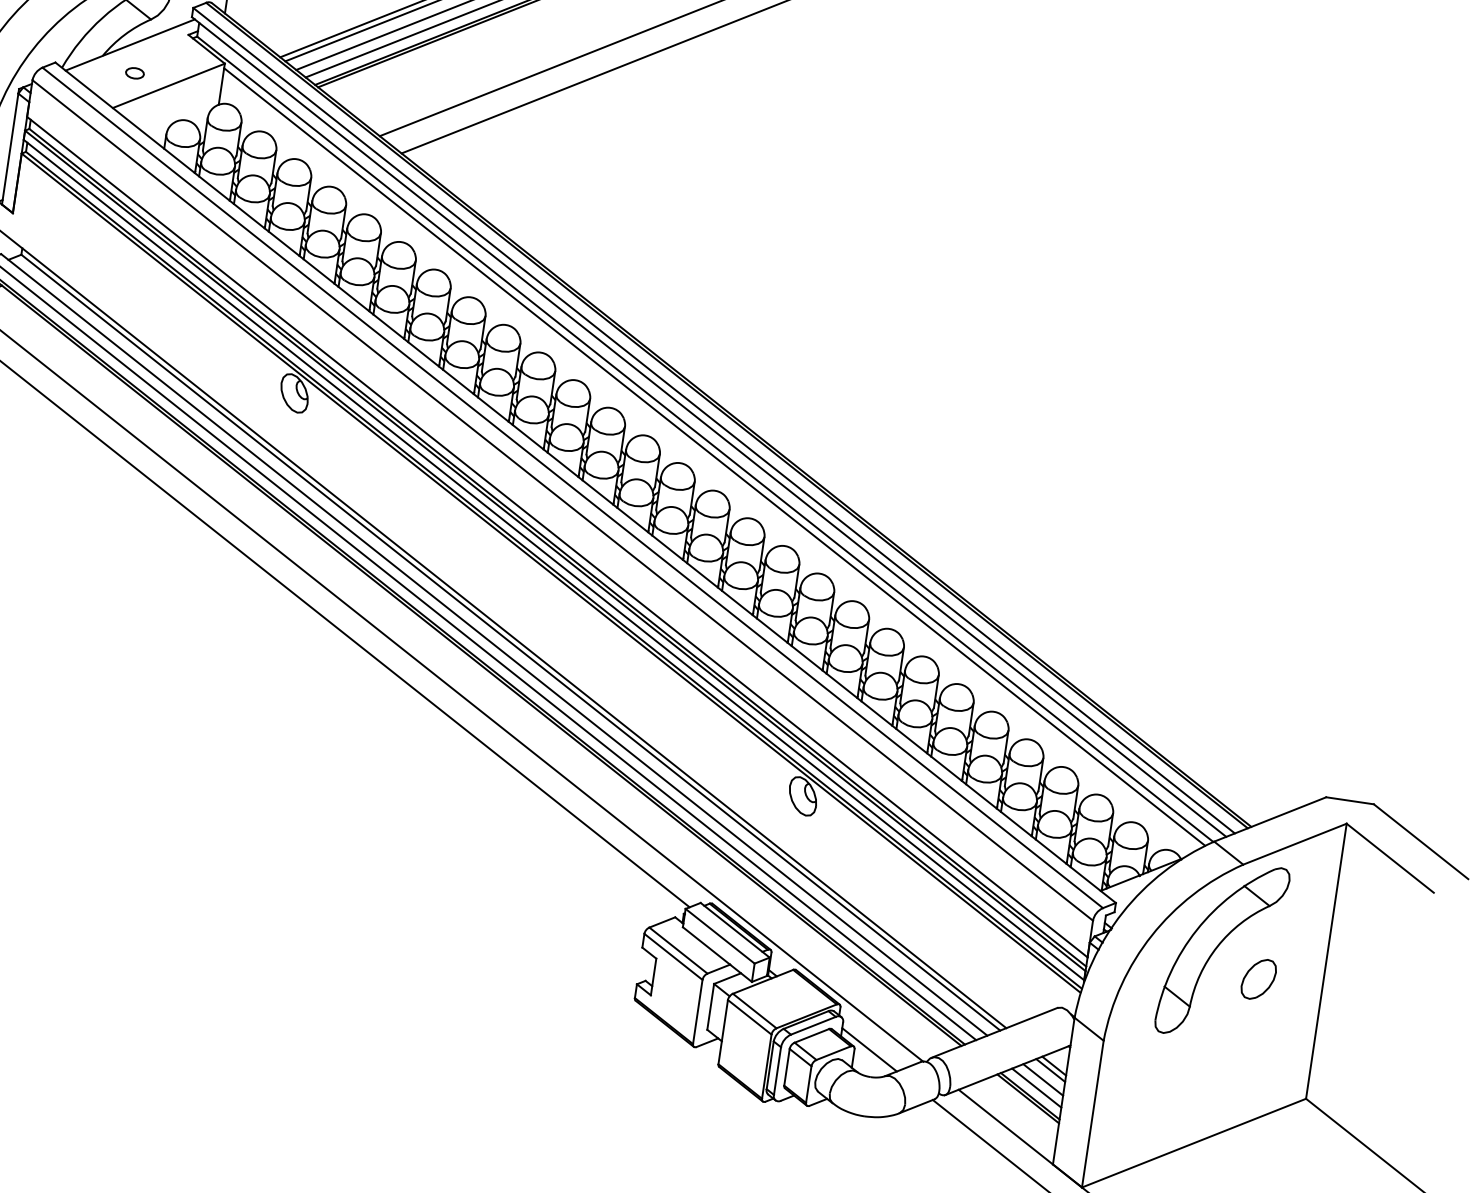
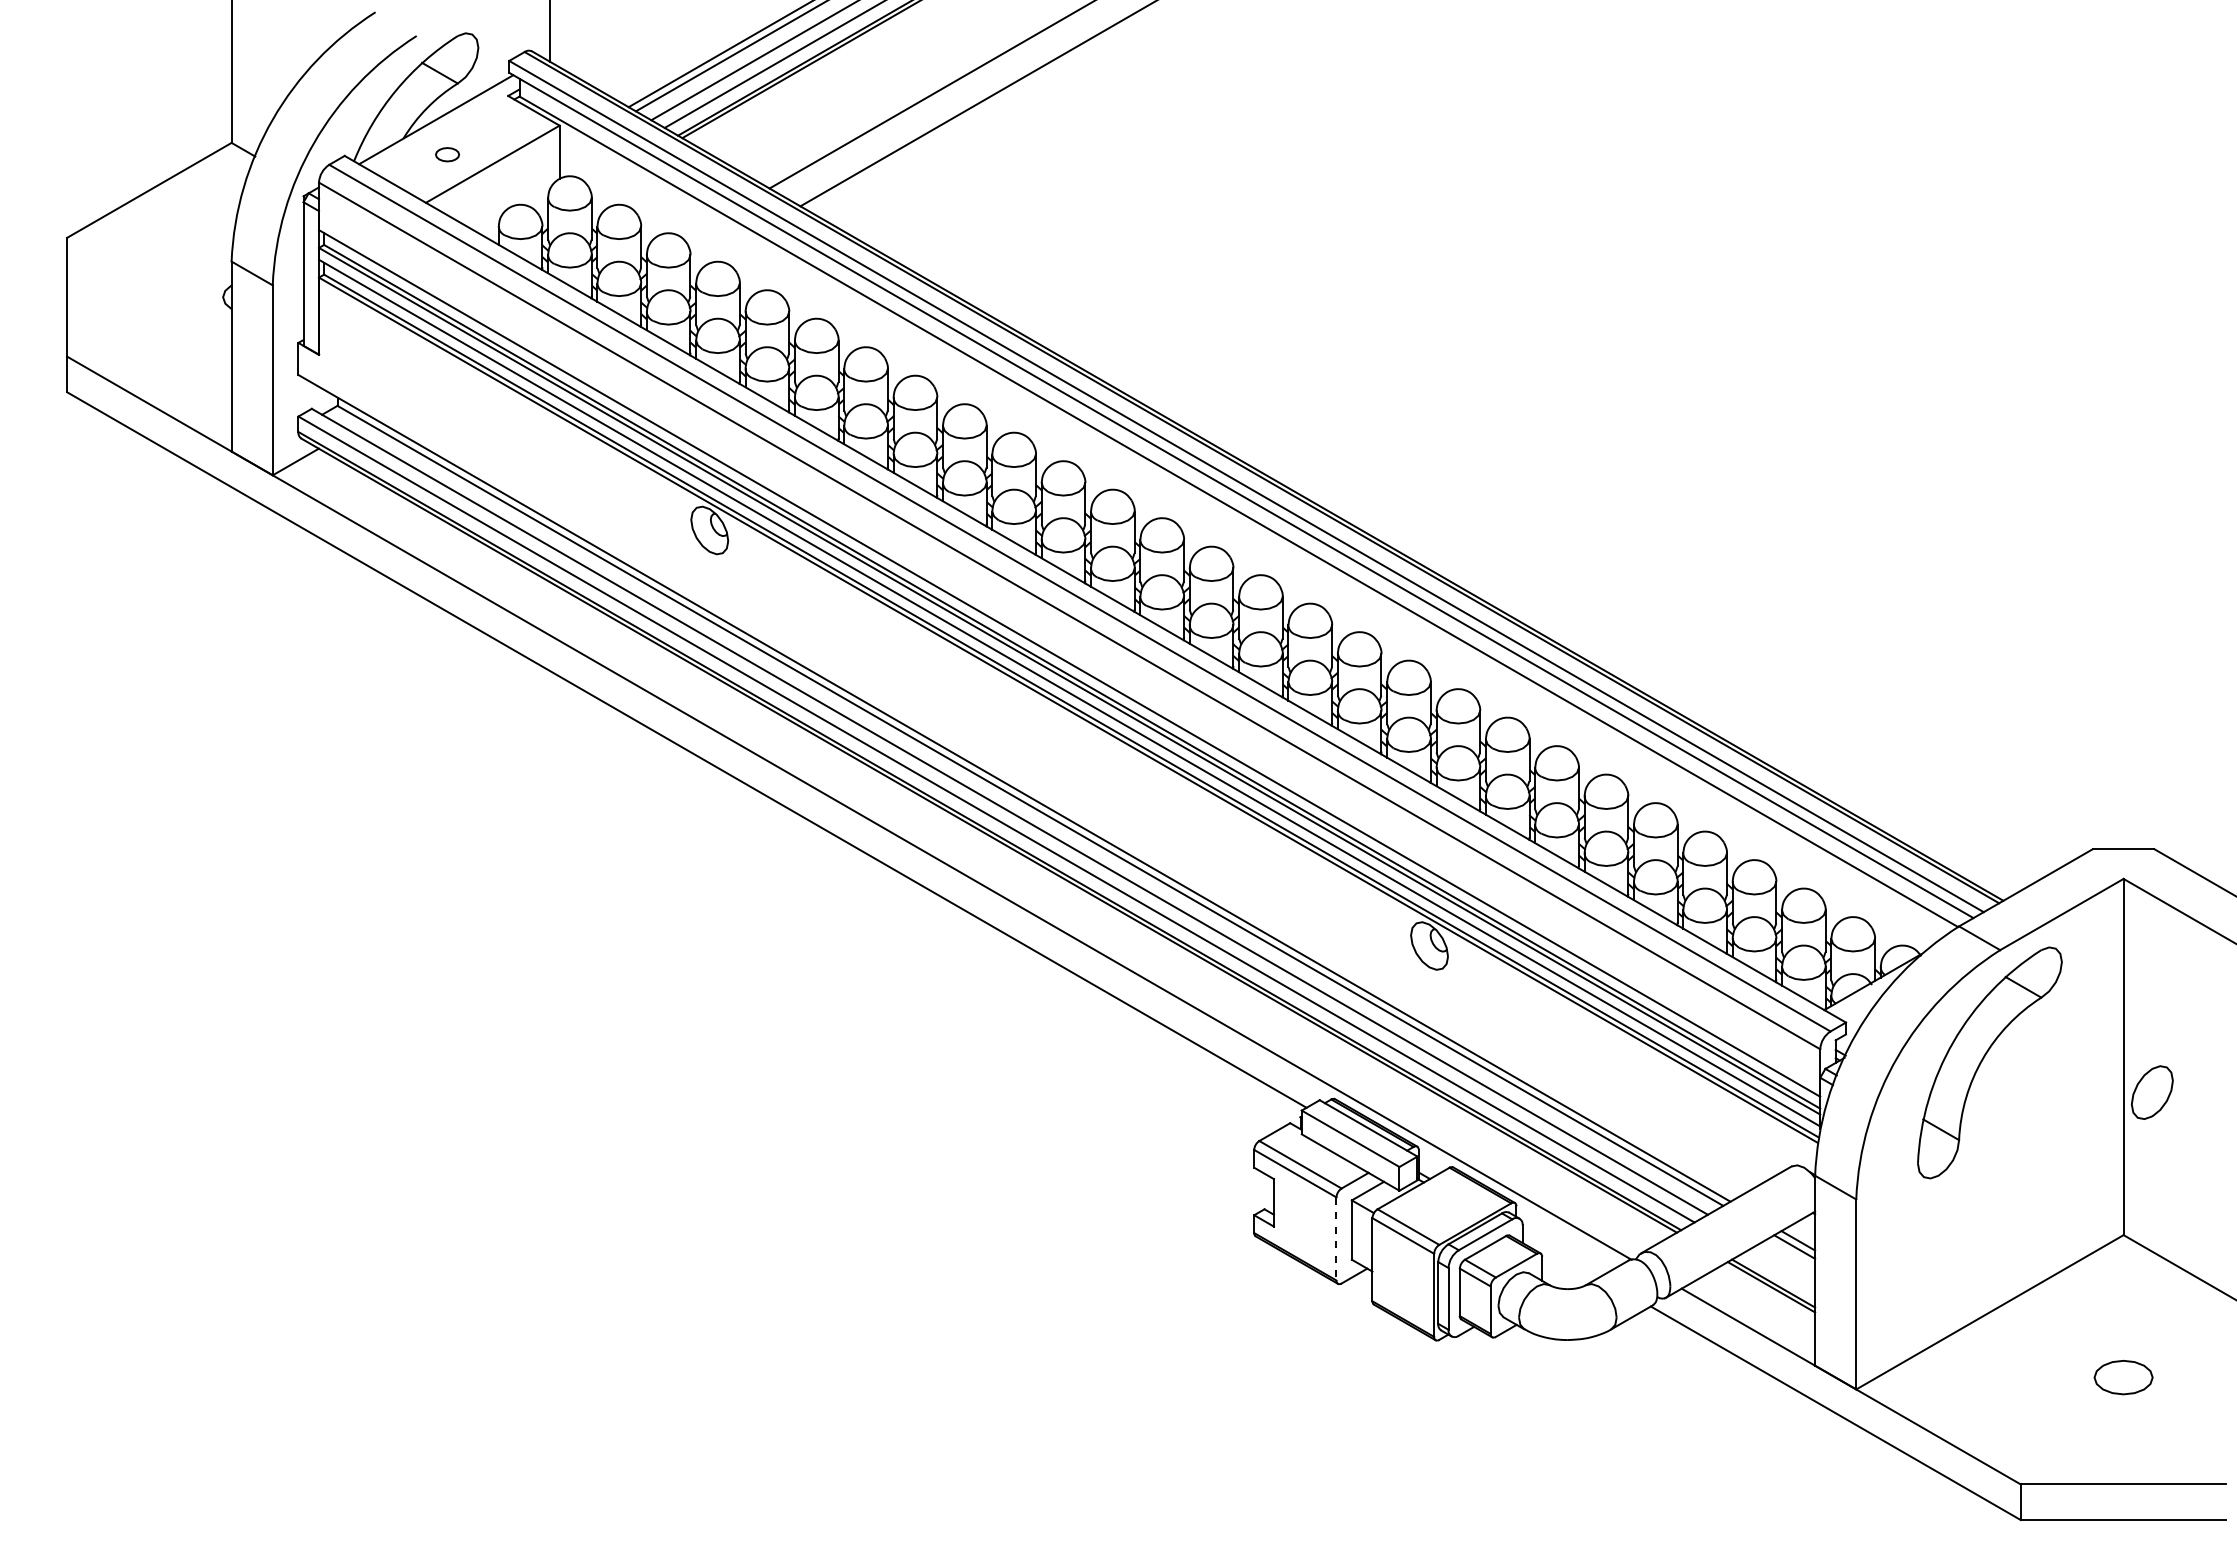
line: (714, 456) -> (1253, 532), removed
part: (1258, 979) -> (2151, 1092), moved
line: (697, 1011) -> (1336, 1238), solid -> dashed
line: (869, 1049) -> (1560, 1254), removed
line: (1042, 1079) -> (1786, 1260), removed
line: (1036, 1087) -> (1780, 1271), removed

